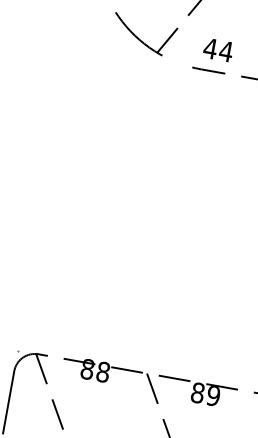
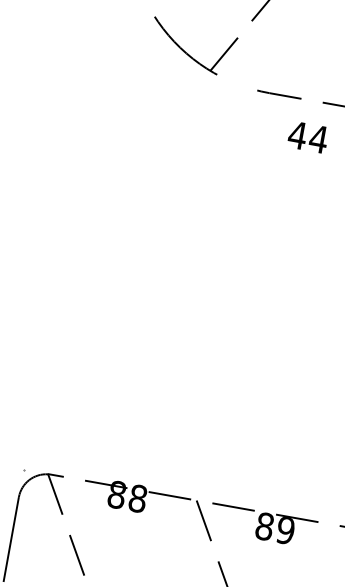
text: (217, 50) -> (306, 137), moved

